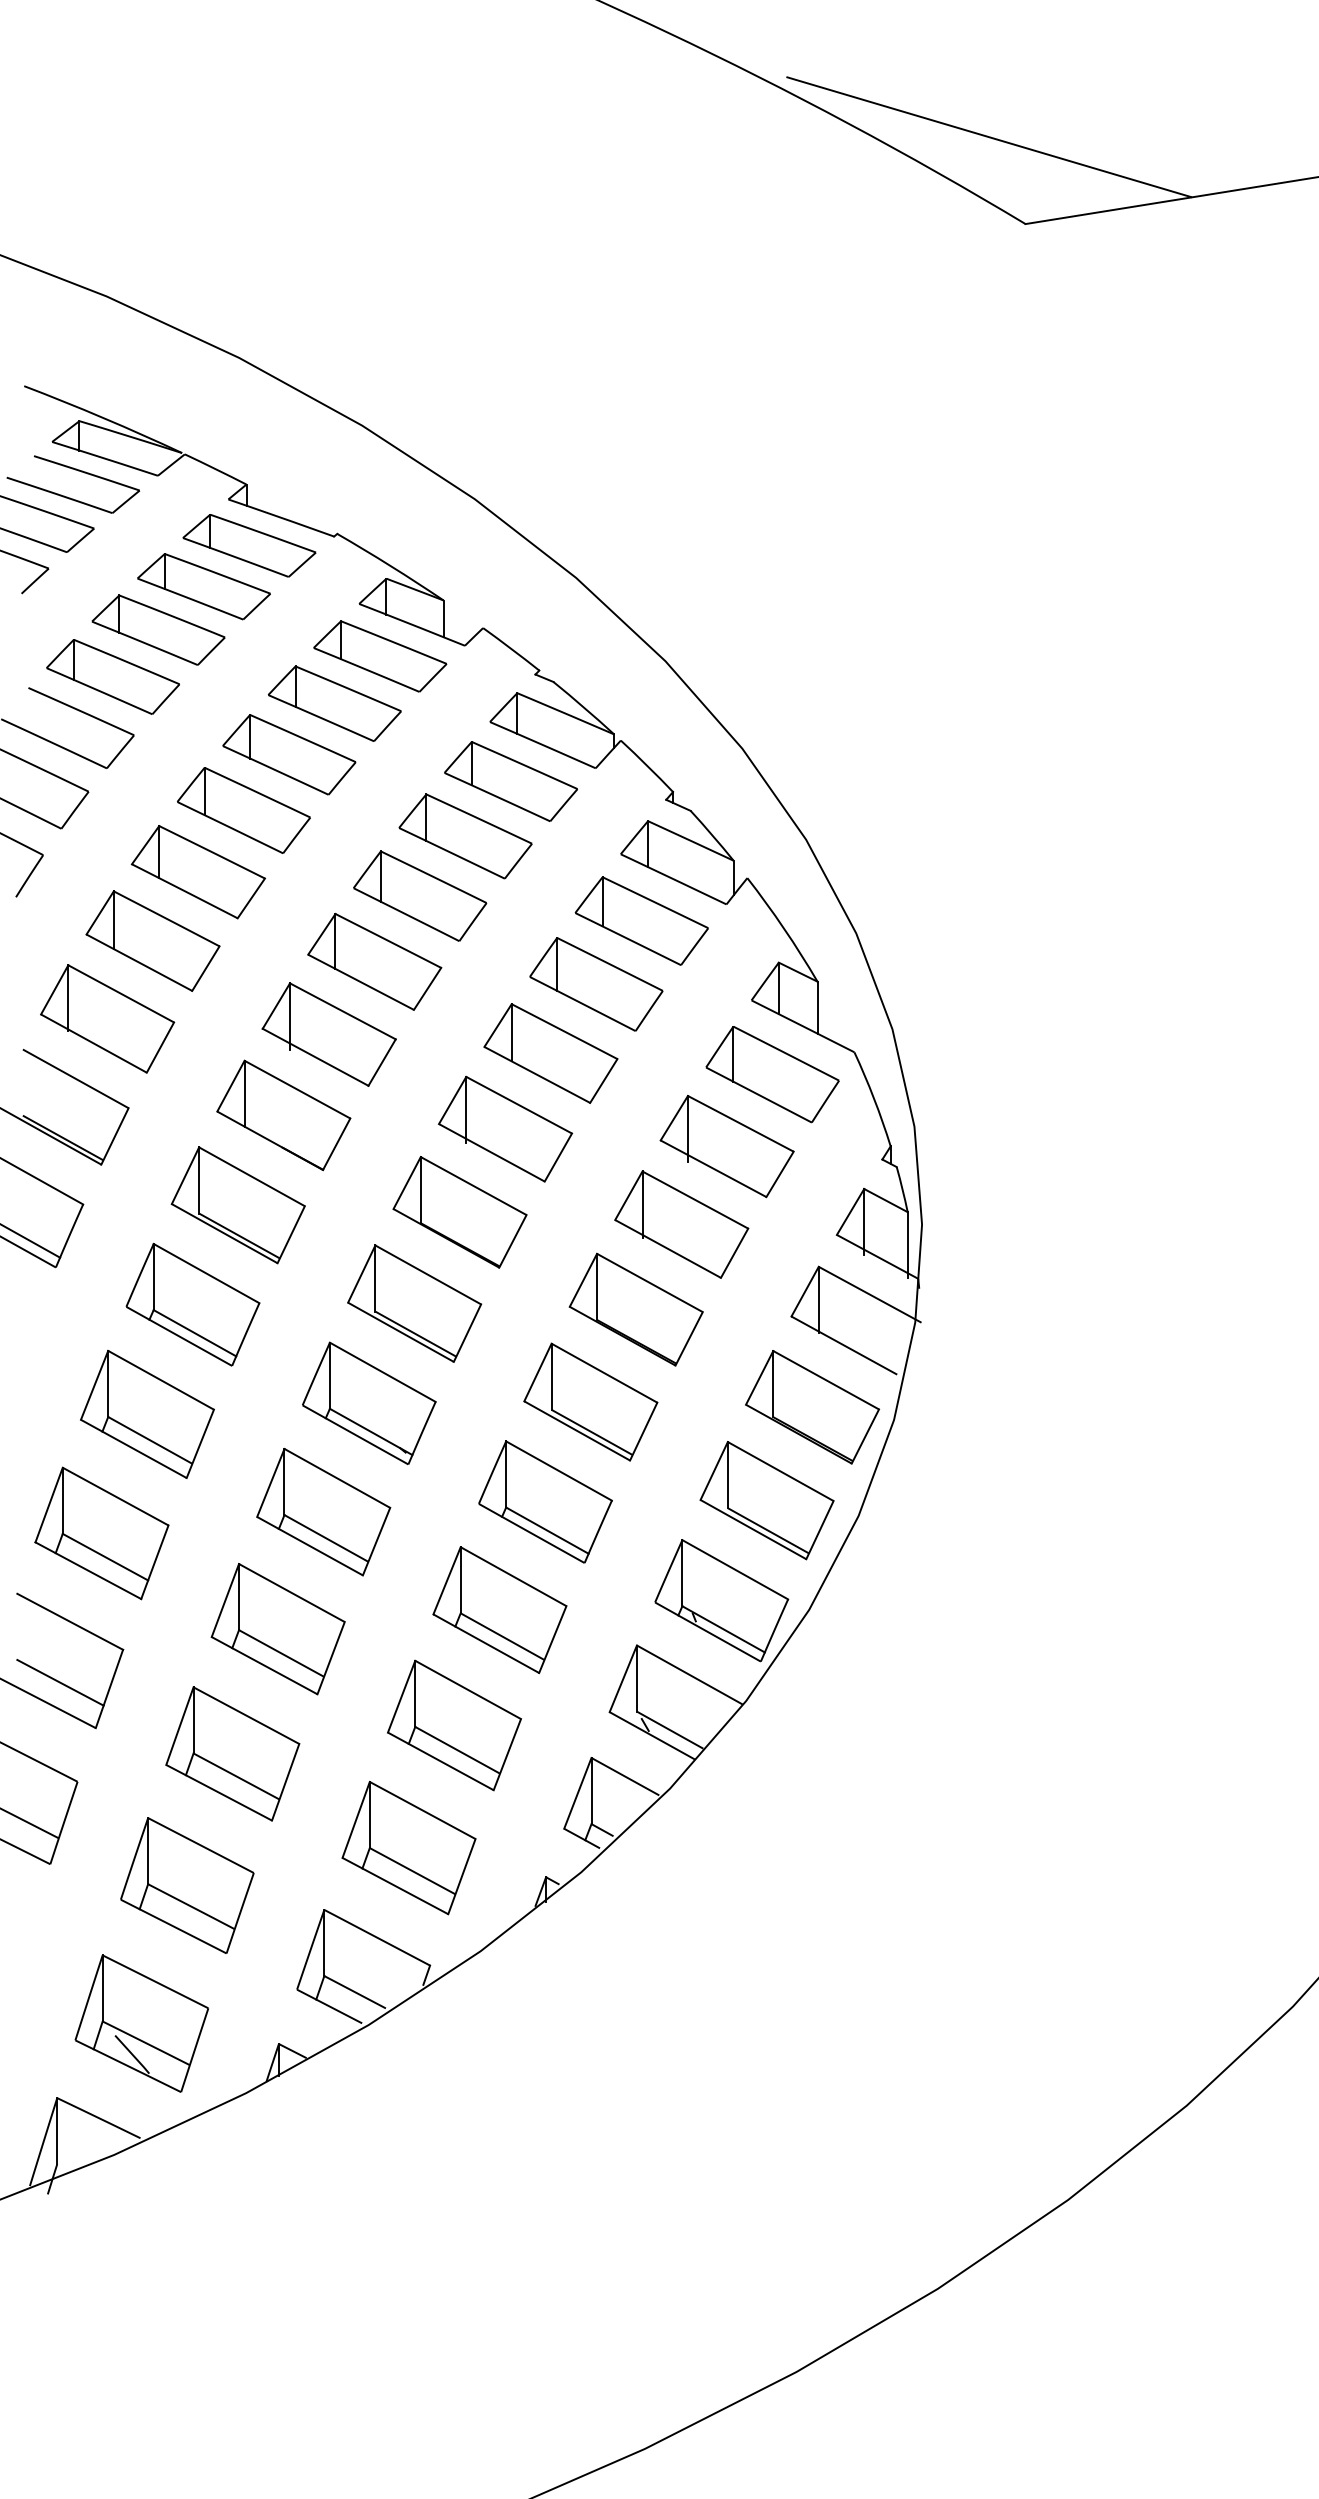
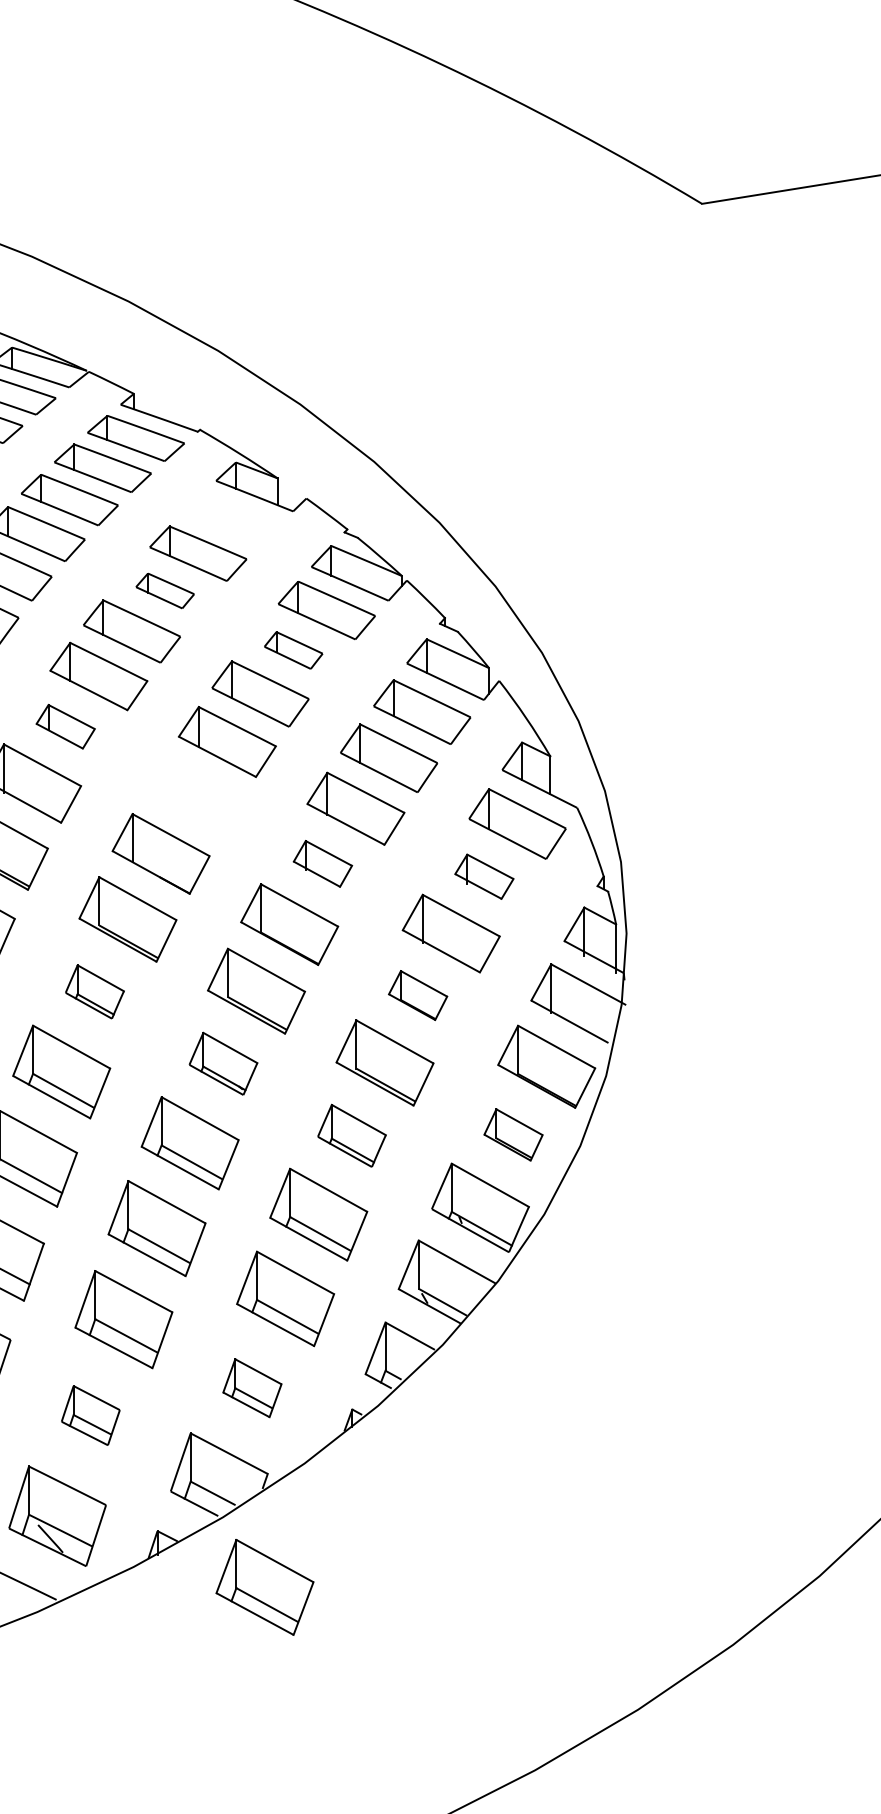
line: (989, 137) -> (675, 140), removed
part: (380, 656) -> (231, 519), removed
part: (289, 754) -> (165, 590), size x0.6
part: (465, 836) -> (293, 650), size x0.6
part: (152, 940) -> (65, 726), size x0.6
part: (328, 1034) -> (193, 794), removed
part: (505, 1128) -> (322, 863), size x0.6
part: (726, 1146) -> (483, 876), size x0.6
part: (192, 1304) -> (94, 991), size x0.6
part: (635, 1309) -> (417, 995), size x0.6
part: (369, 1402) -> (223, 1063), size x0.7
part: (766, 1500) -> (513, 1134), size x0.6
part: (545, 1501) -> (351, 1135), size x0.7
part: (408, 1847) -> (252, 1387), size x0.6
part: (187, 1885) -> (90, 1415), size x0.6
part: (425, 2121) -> (264, 1587), added

